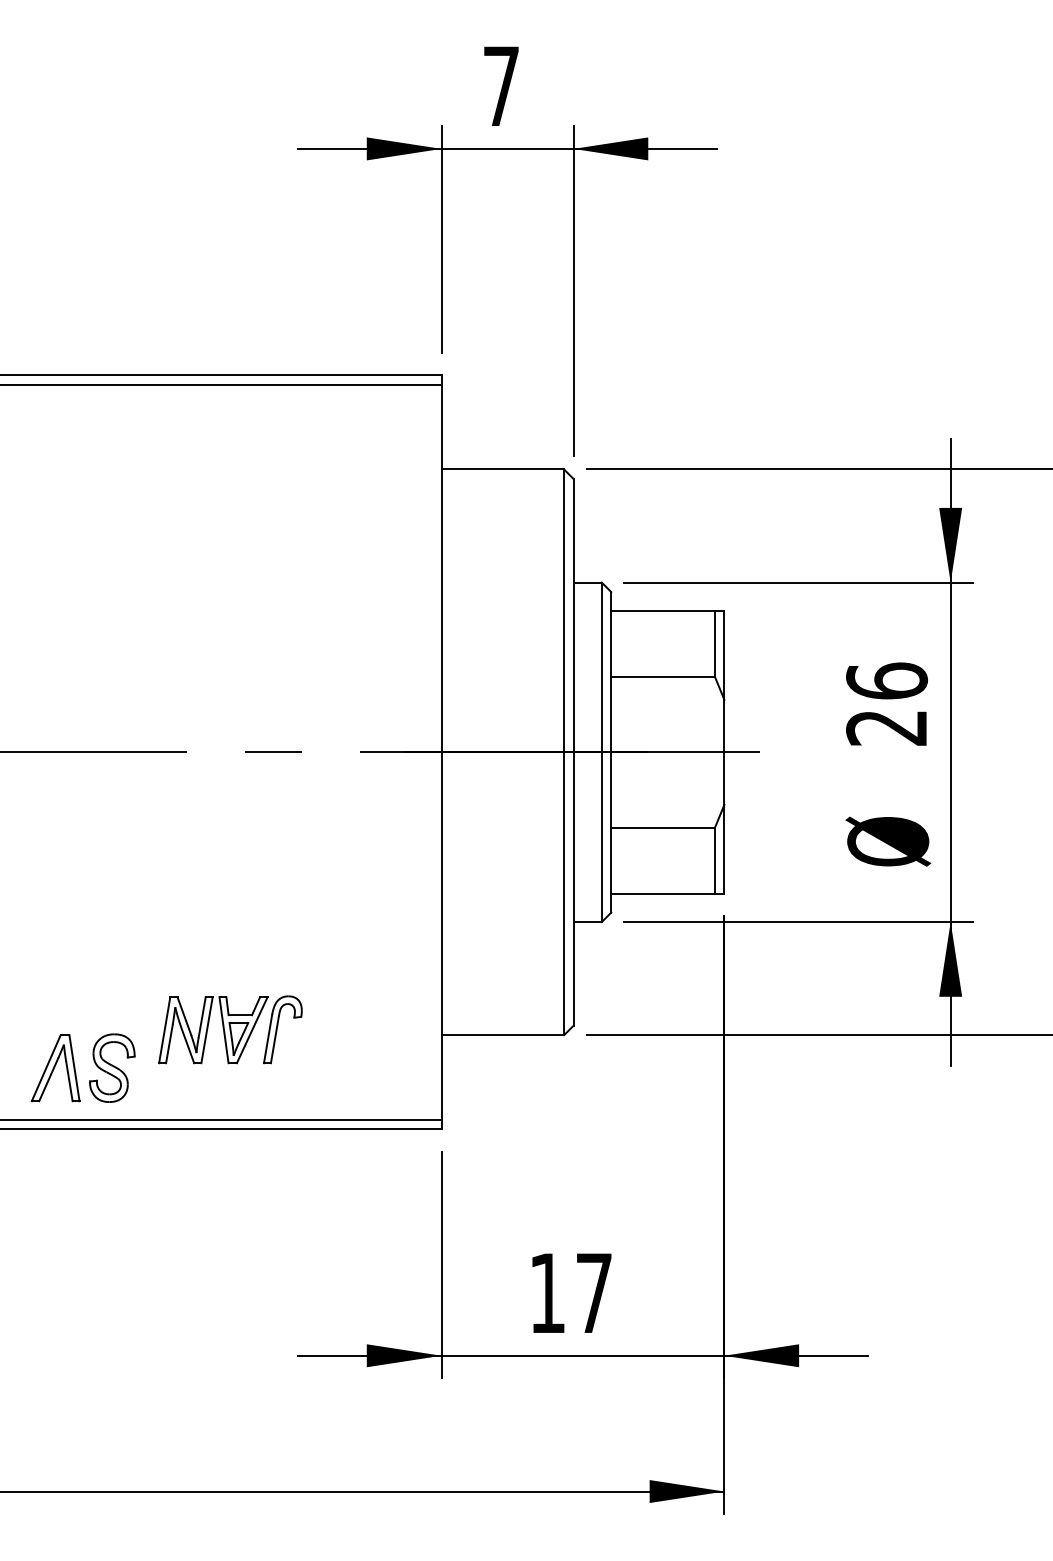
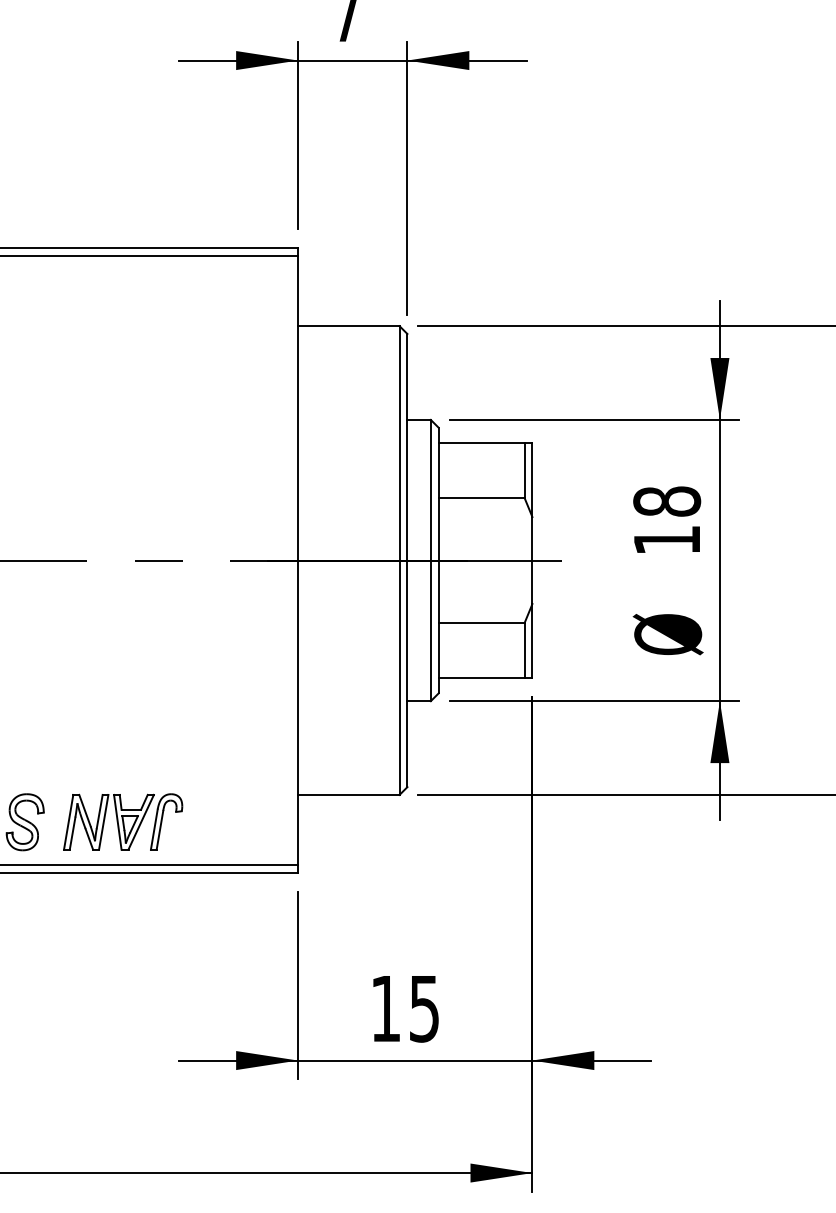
text: (886, 703) -> (666, 520), 26 -> 18
part: (230, 1029) -> (123, 821), moved
text: (593, 1293) -> (423, 1008), 17 -> 15

